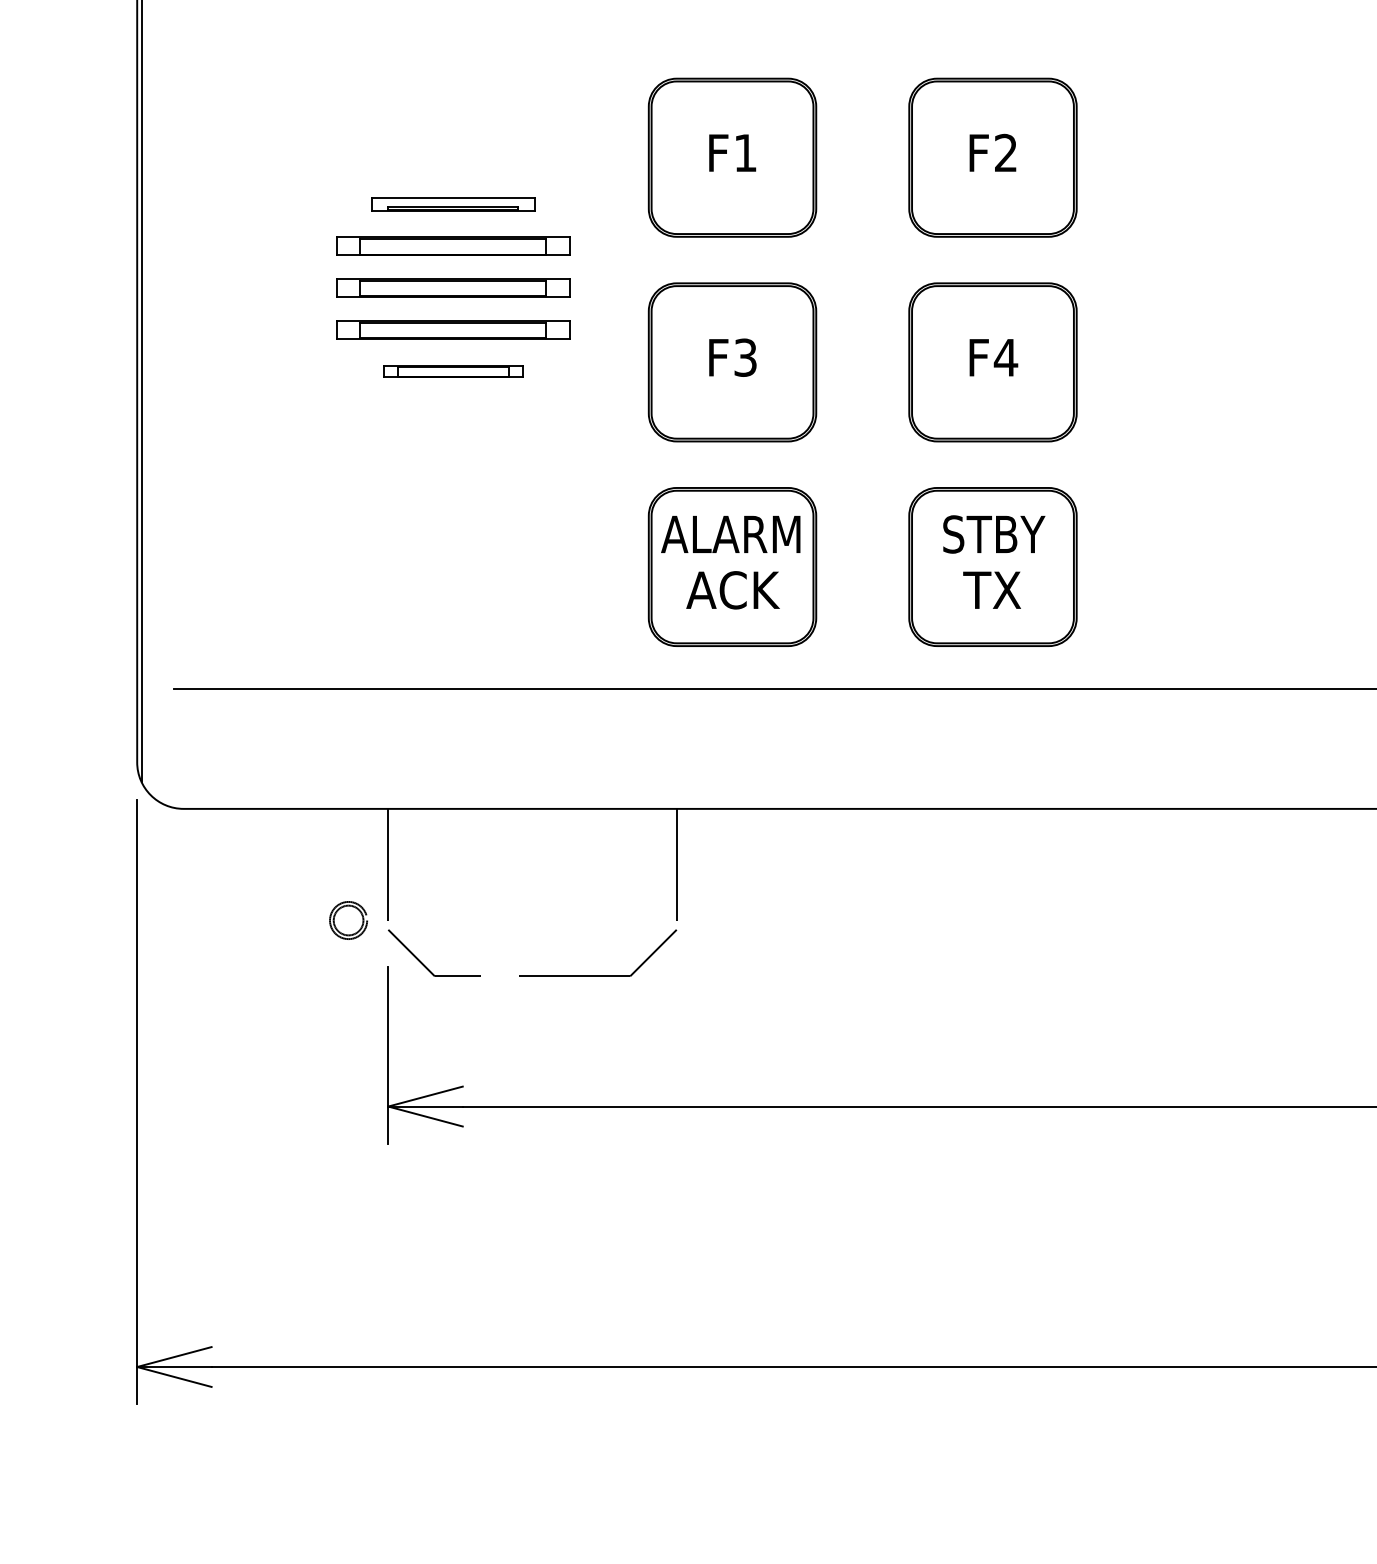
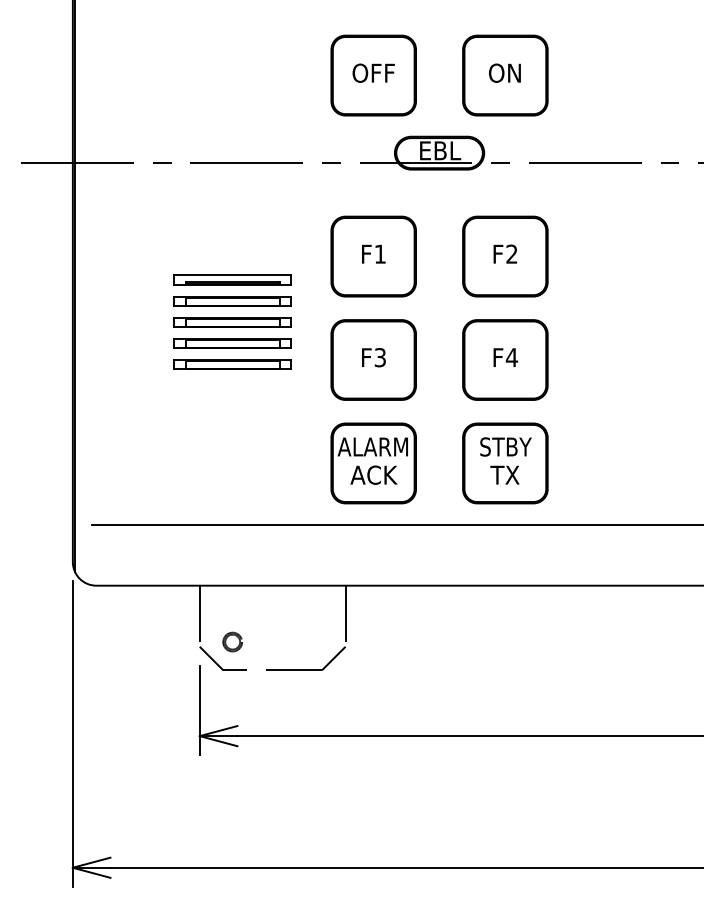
part: (453, 203) -> (232, 279), size x1.43
part: (453, 371) -> (232, 364), size x1.67
part: (348, 919) -> (232, 641), moved

